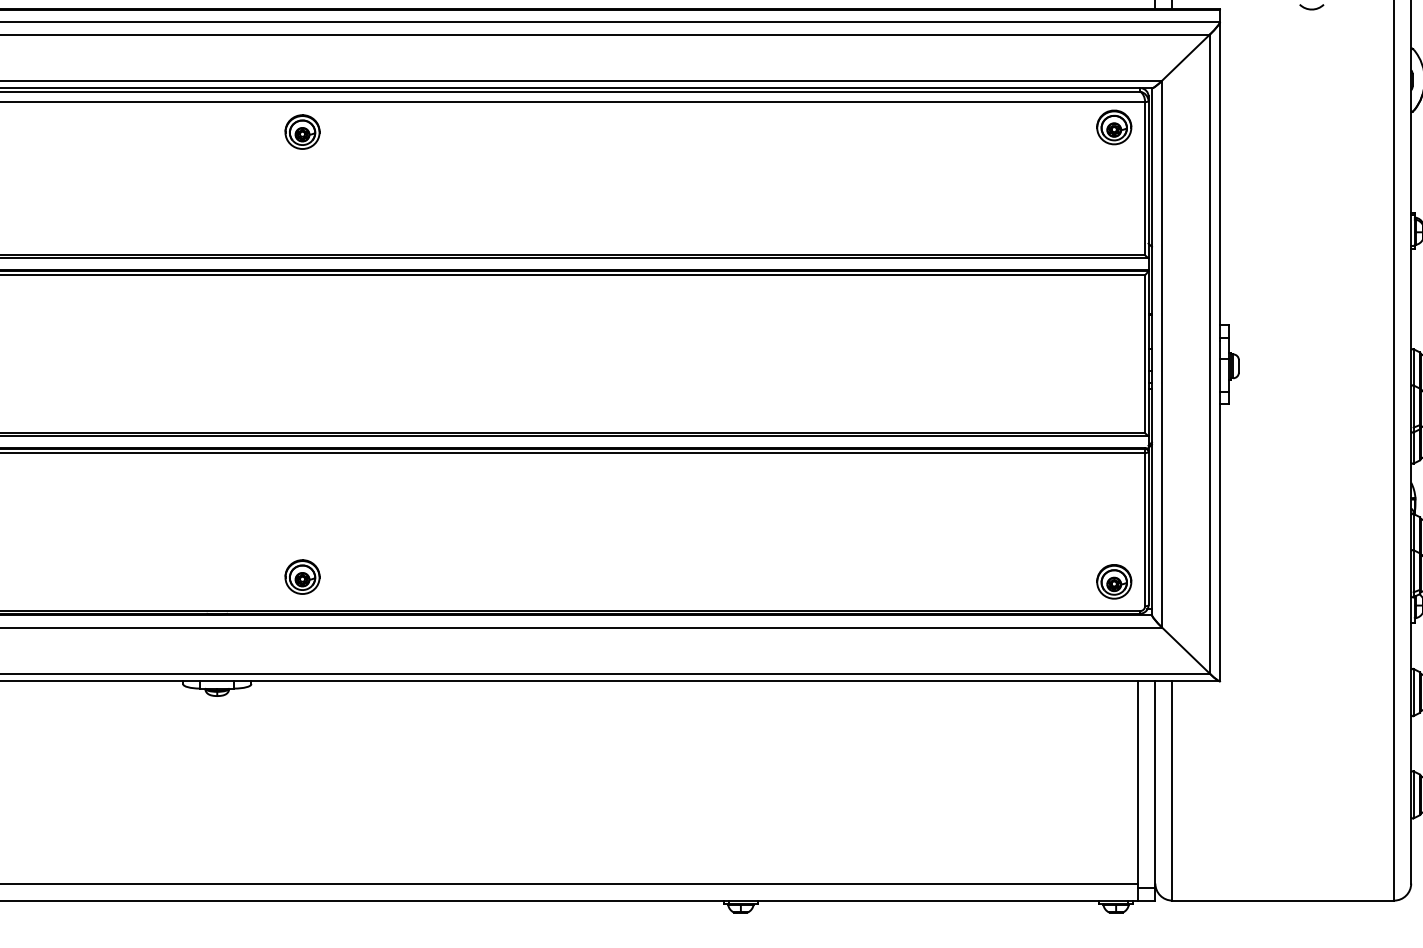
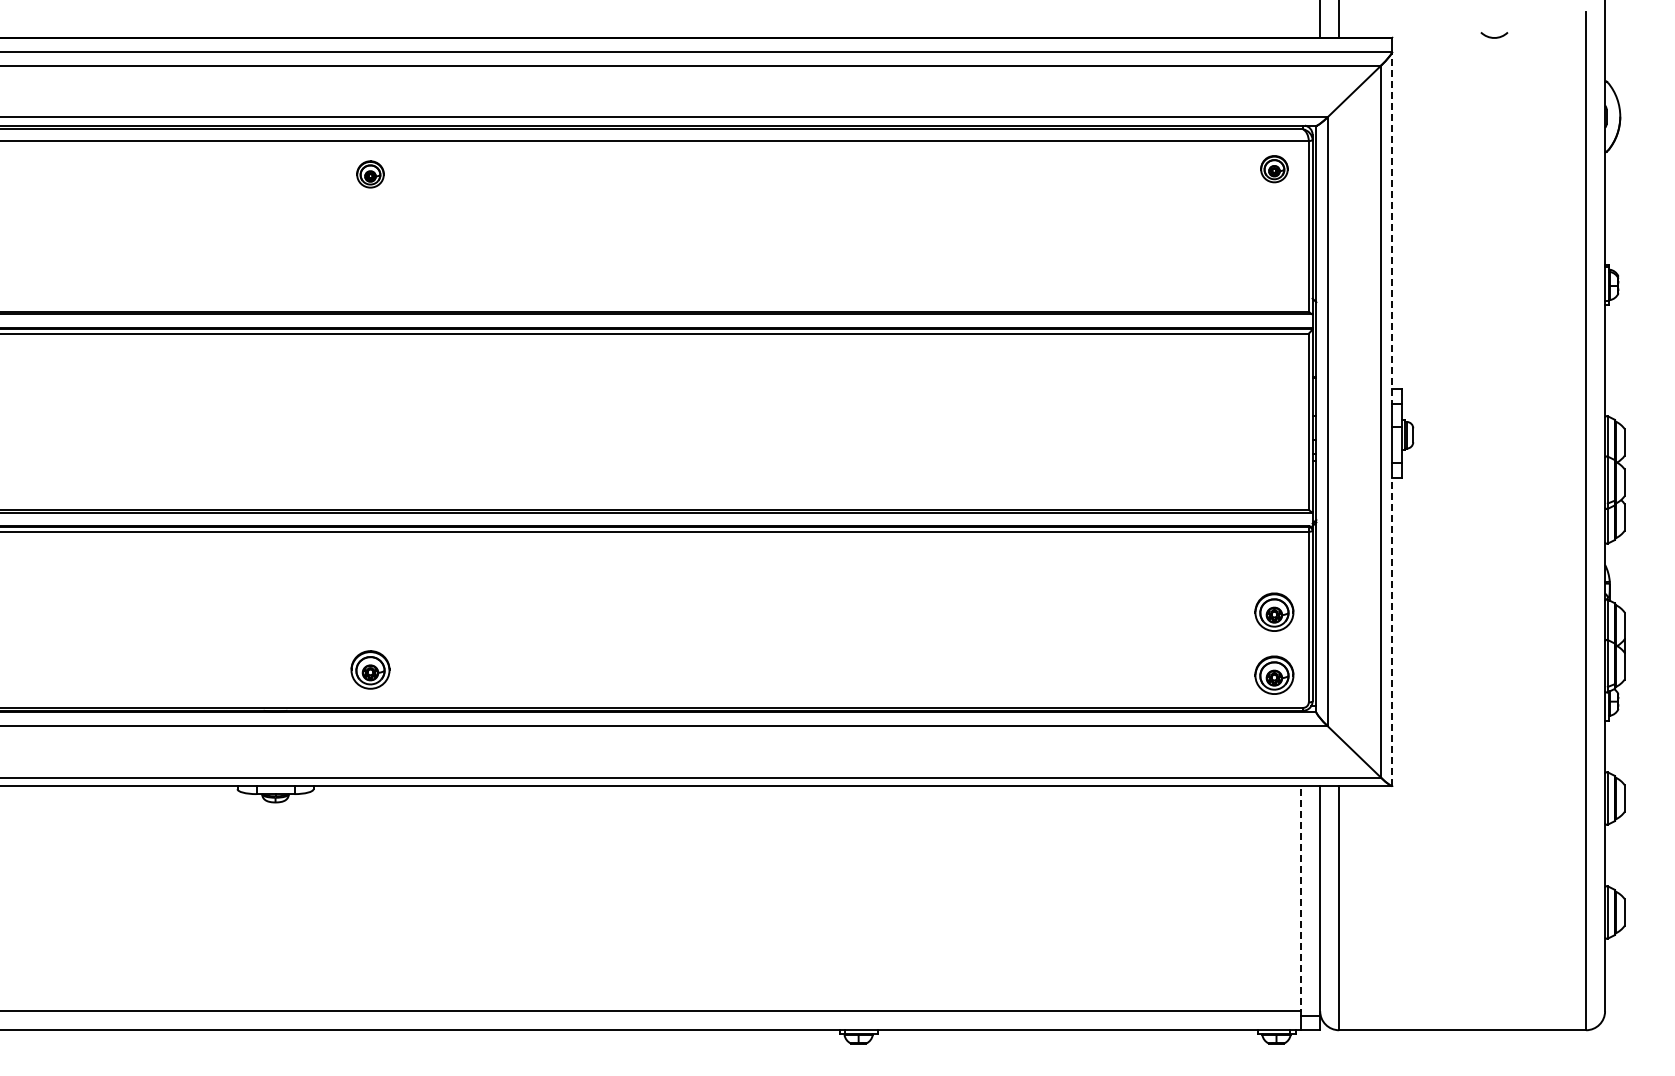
part: (1114, 126) -> (1274, 168), size x0.7
part: (302, 132) -> (370, 174), size x0.7
line: (1220, 181) -> (1392, 229), solid -> dashed
part: (1114, 524) -> (1274, 611), added
line: (1220, 542) -> (1392, 631), solid -> dashed
line: (1138, 784) -> (1301, 900), solid -> dashed

